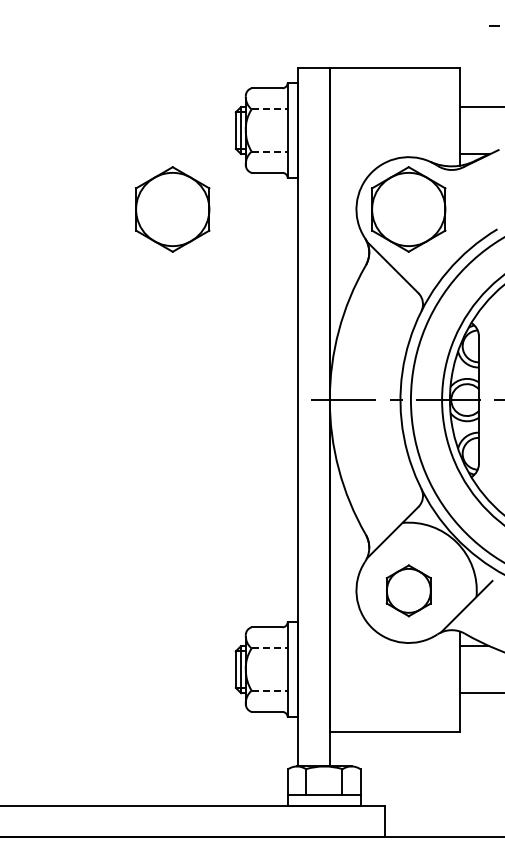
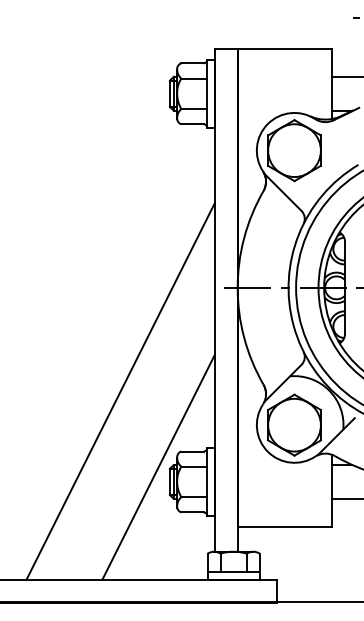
line: (270, 109) -> (194, 78), dashed -> solid
line: (270, 151) -> (194, 108), dashed -> solid
part: (172, 209) -> (124, 150), removed
line: (167, 543) -> (120, 391), added
part: (408, 590) -> (294, 424), size x1.67
line: (219, 648) -> (158, 466), added
line: (270, 648) -> (194, 466), dashed -> solid
line: (270, 690) -> (194, 497), dashed -> solid

